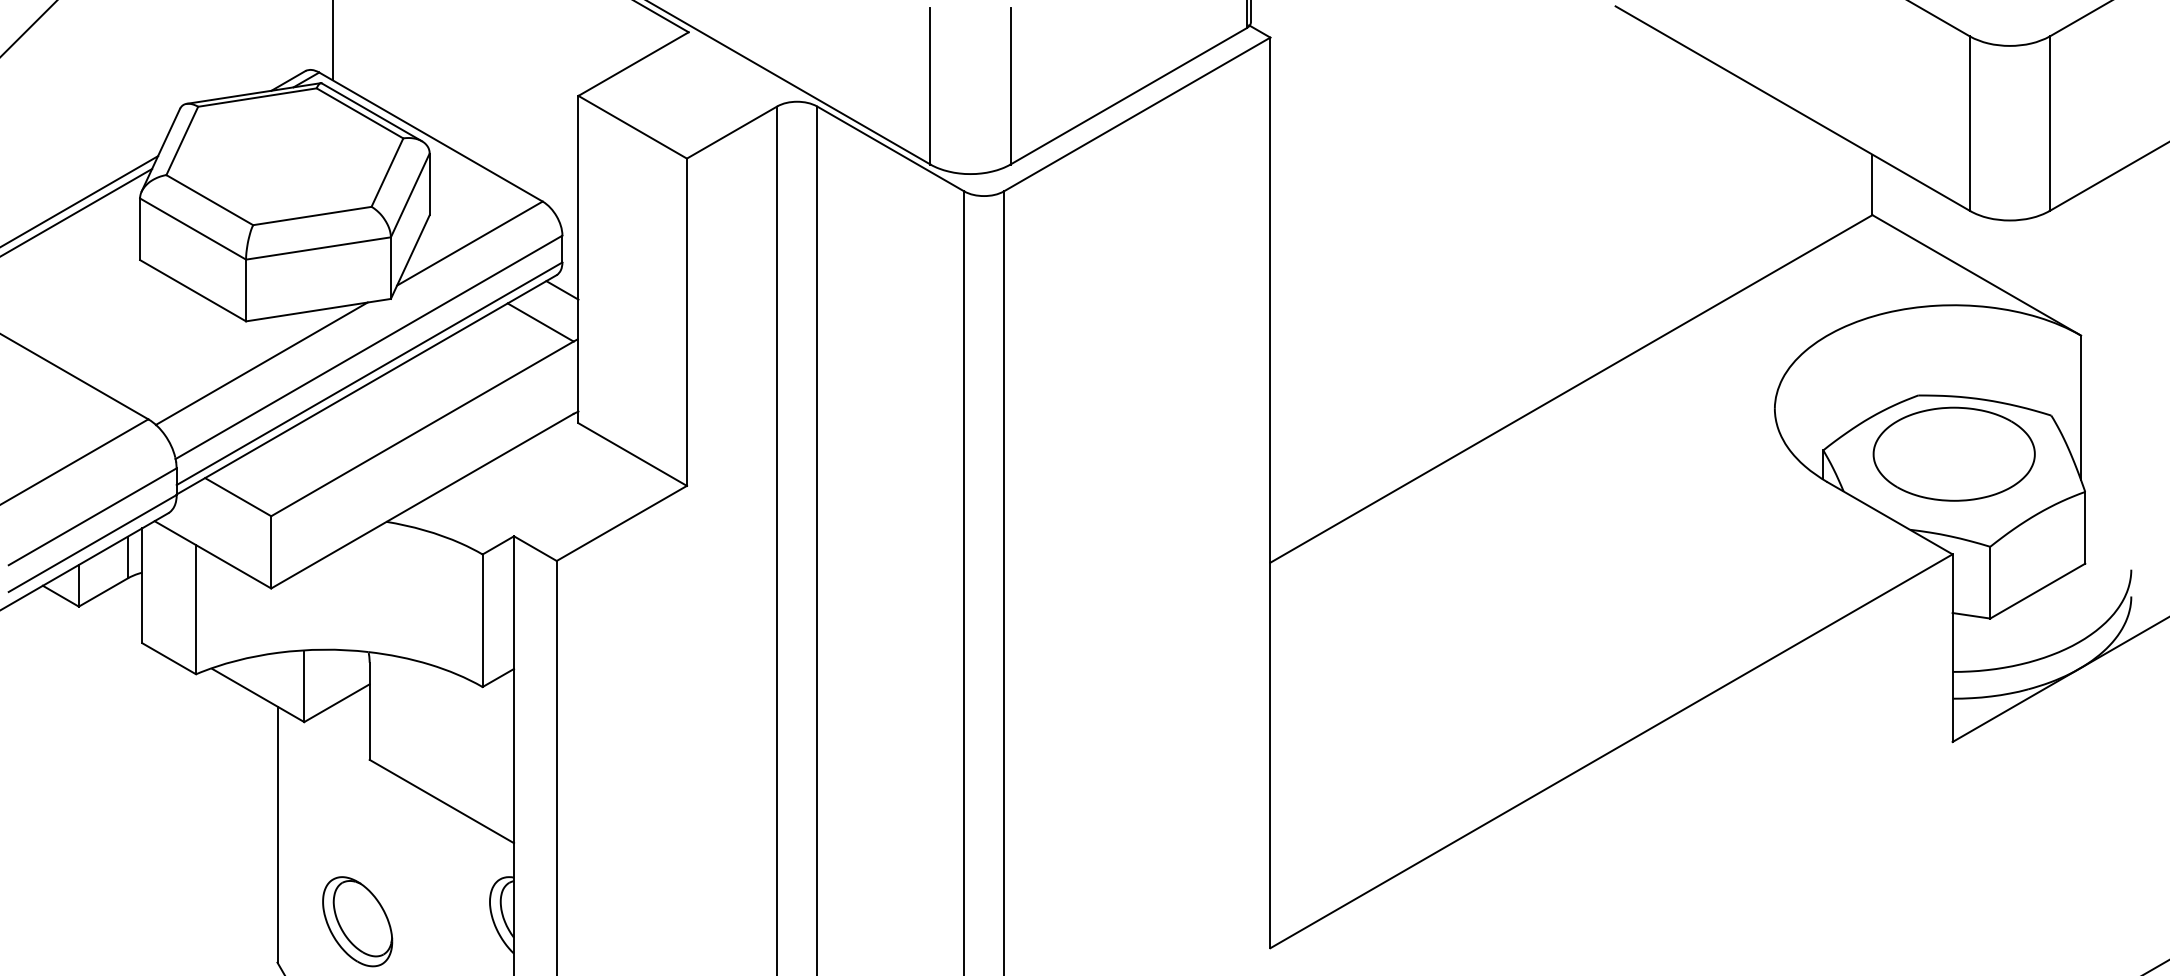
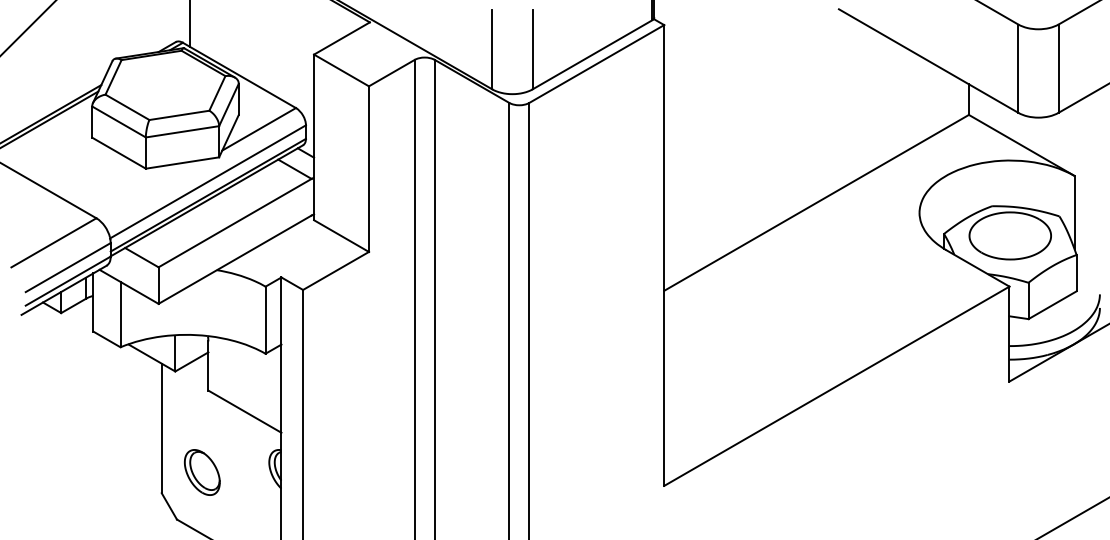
line: (261, 364) -> (153, 190), removed

